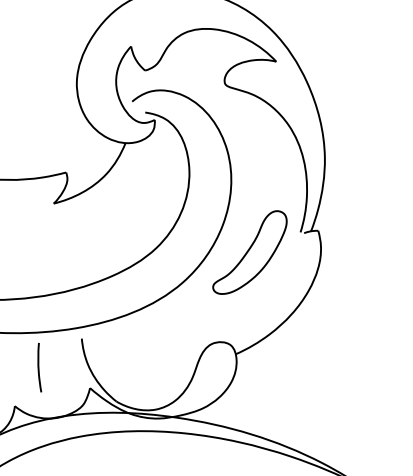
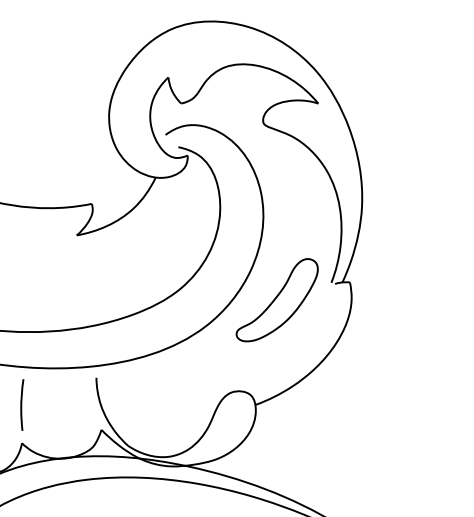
curve: (39, 367) -> (22, 404), moved

